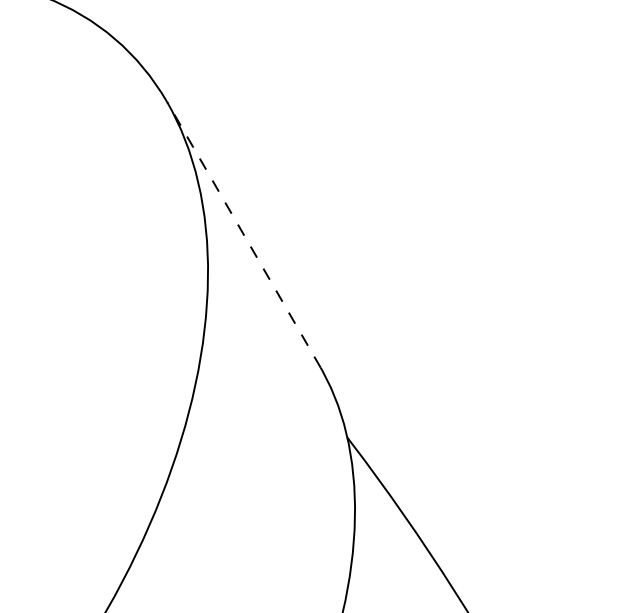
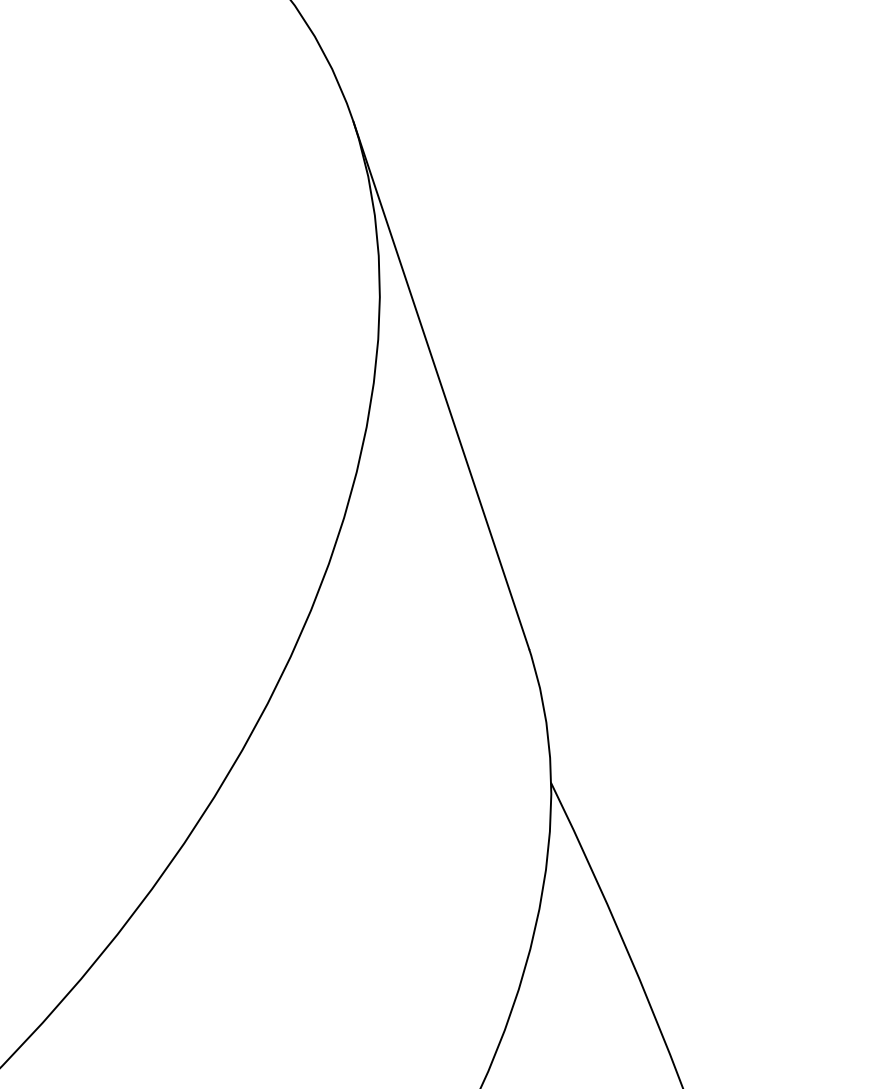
line: (243, 234) -> (440, 384), dashed -> solid

